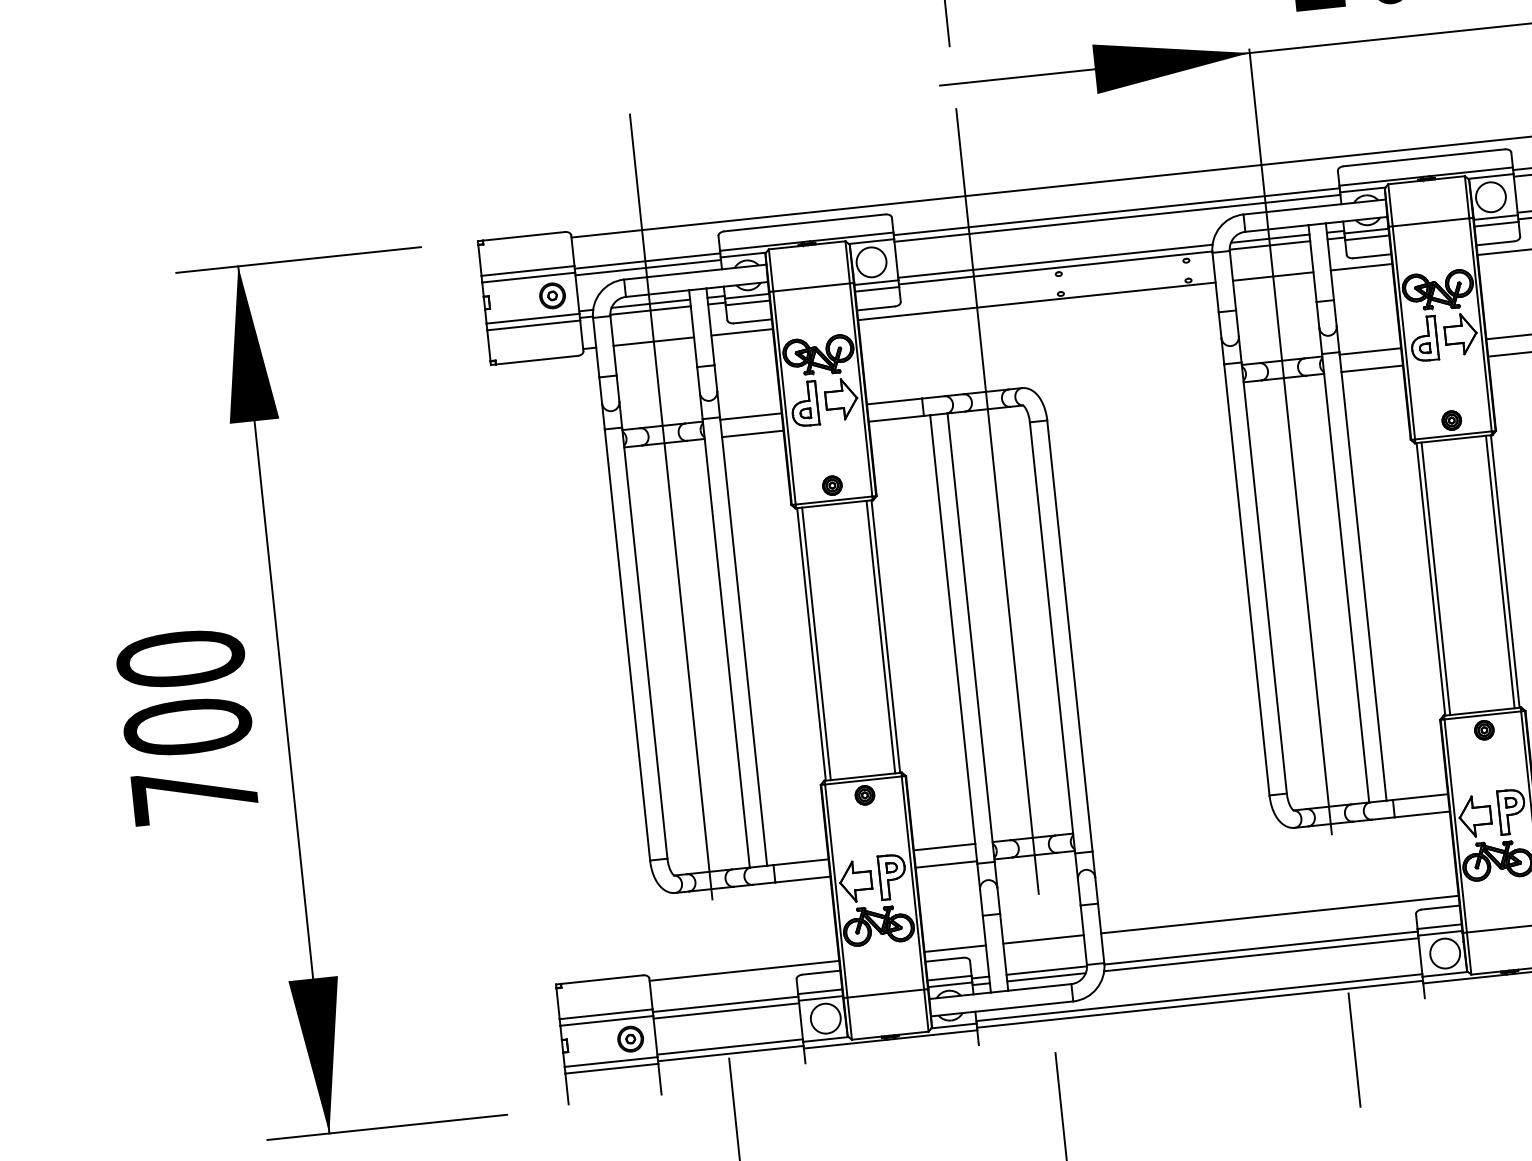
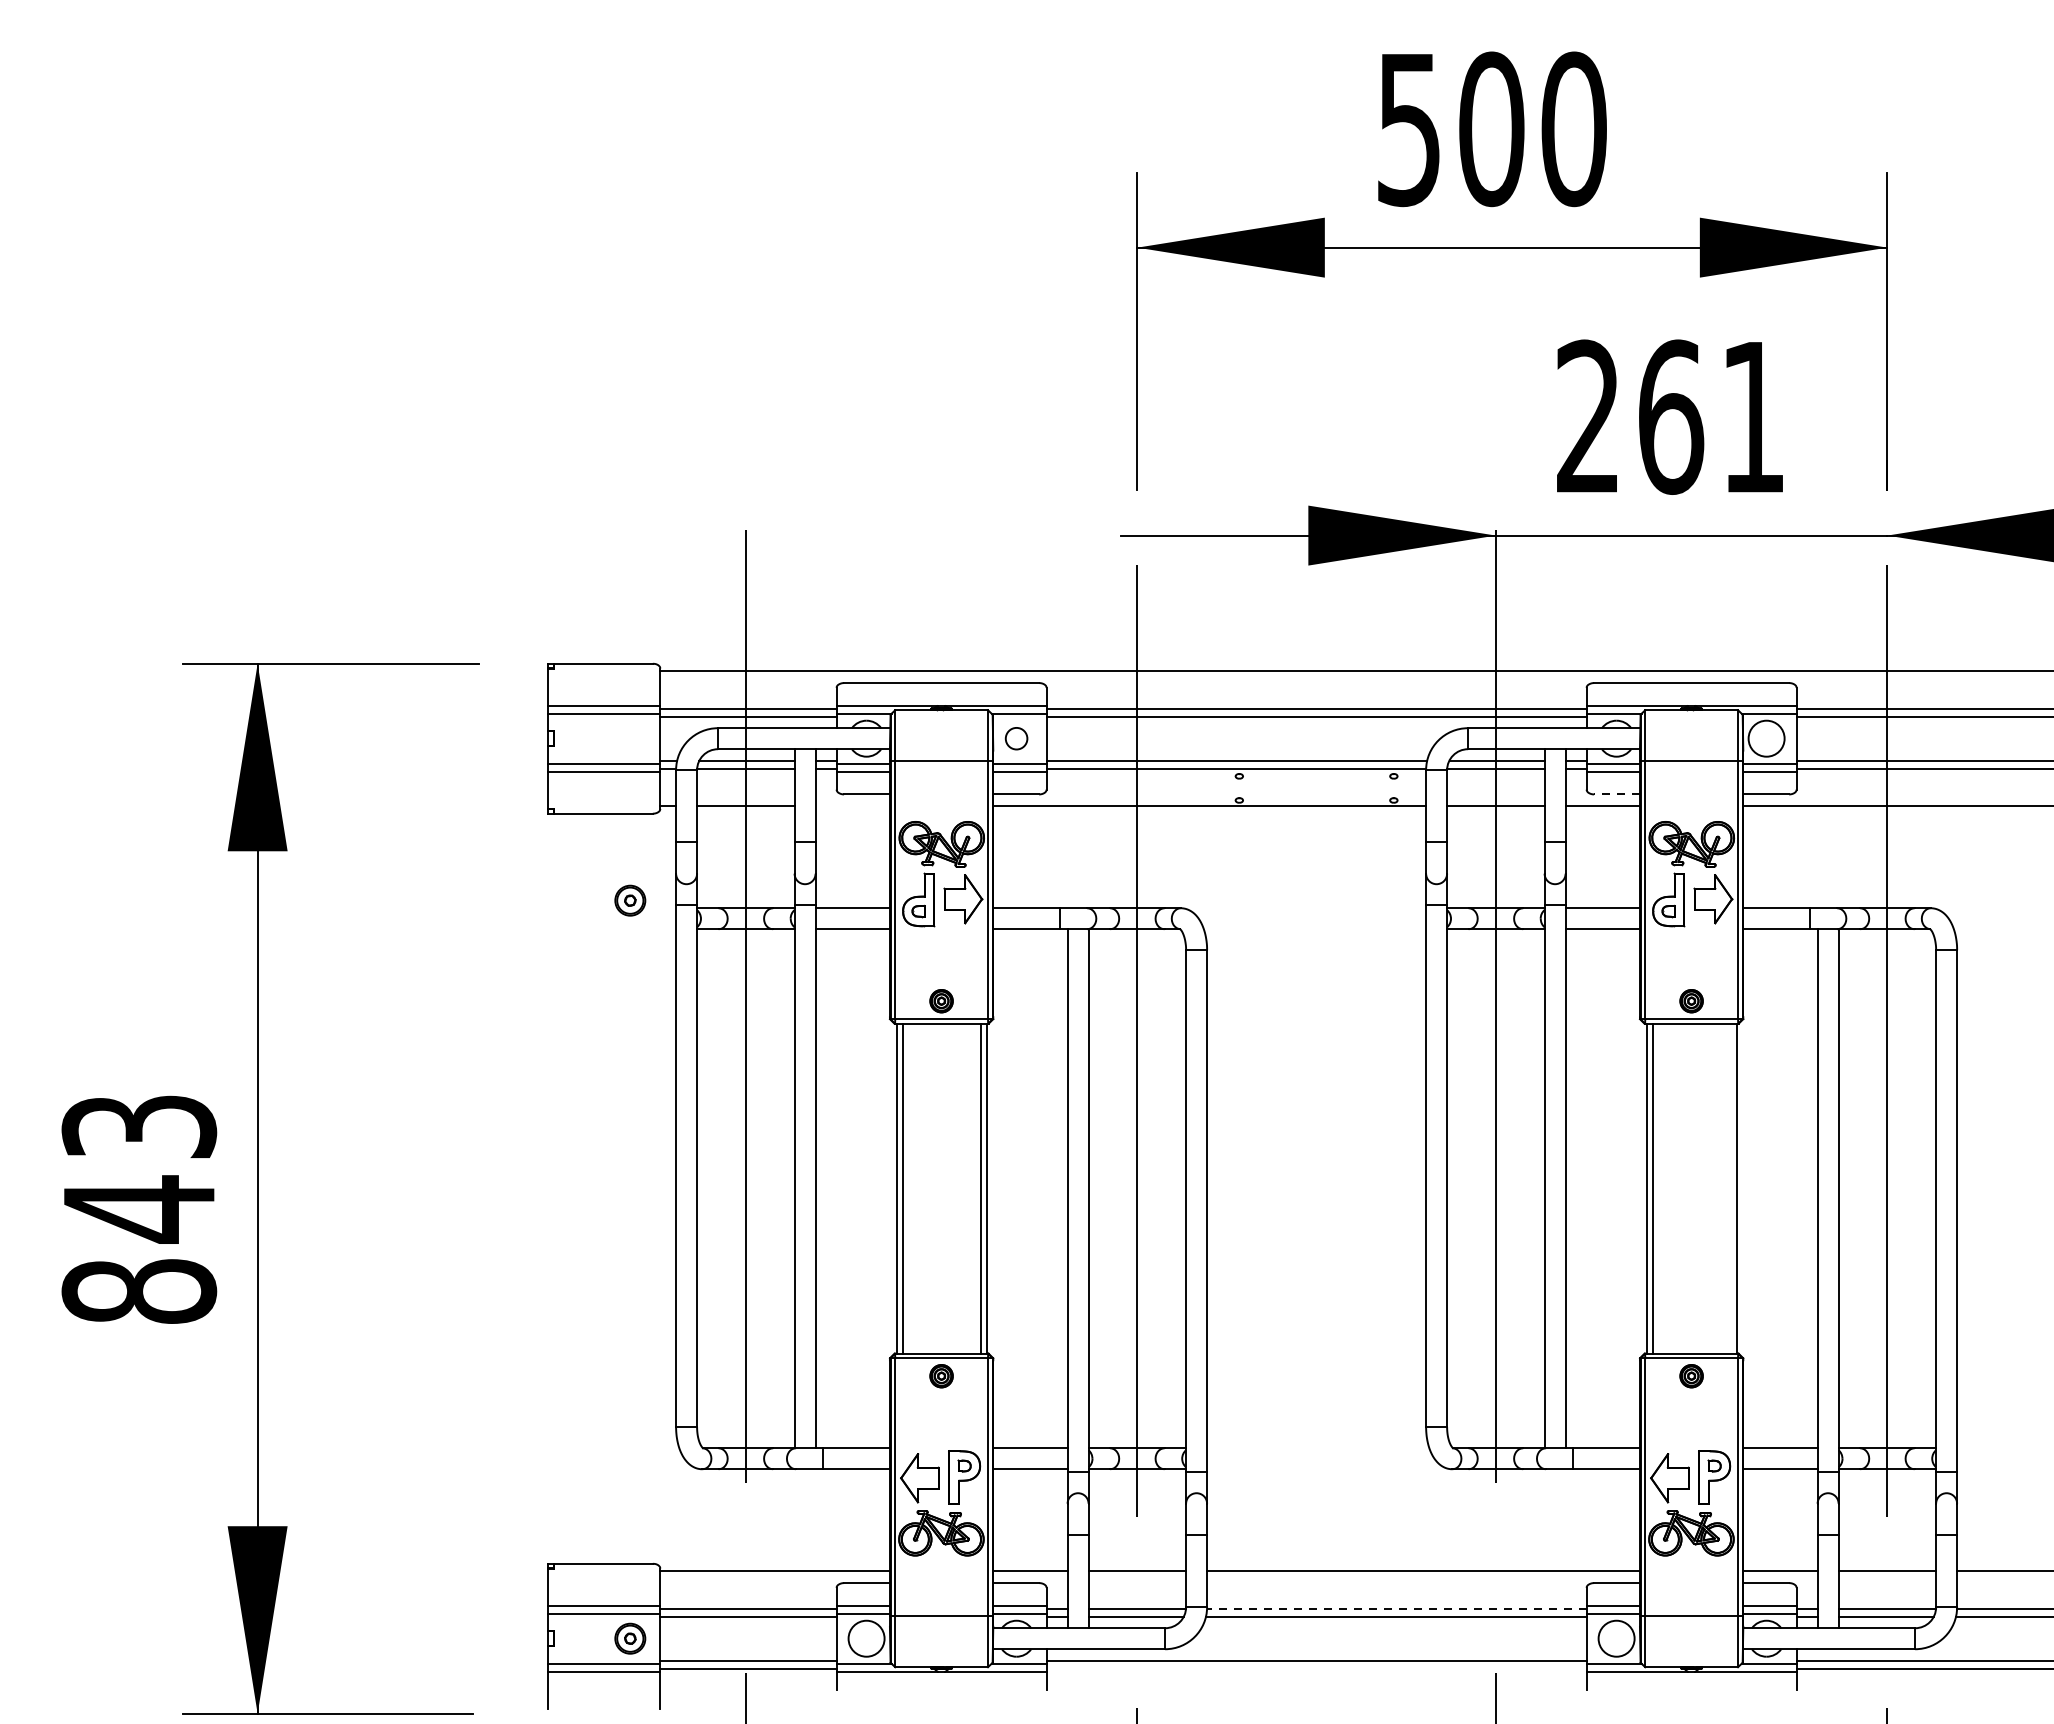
line: (1372, 256) -> (1617, 794), solid -> dashed
circle: (871, 262) -> (1016, 738), size x0.6
part: (552, 295) -> (630, 900), moved
line: (741, 332) -> (852, 806), removed
line: (1500, 571) -> (1730, 1188), removed
text: (187, 726) -> (139, 1208), 700 -> 843
line: (1260, 947) -> (1396, 1608), solid -> dashed
line: (1199, 1004) -> (1316, 1668), removed

